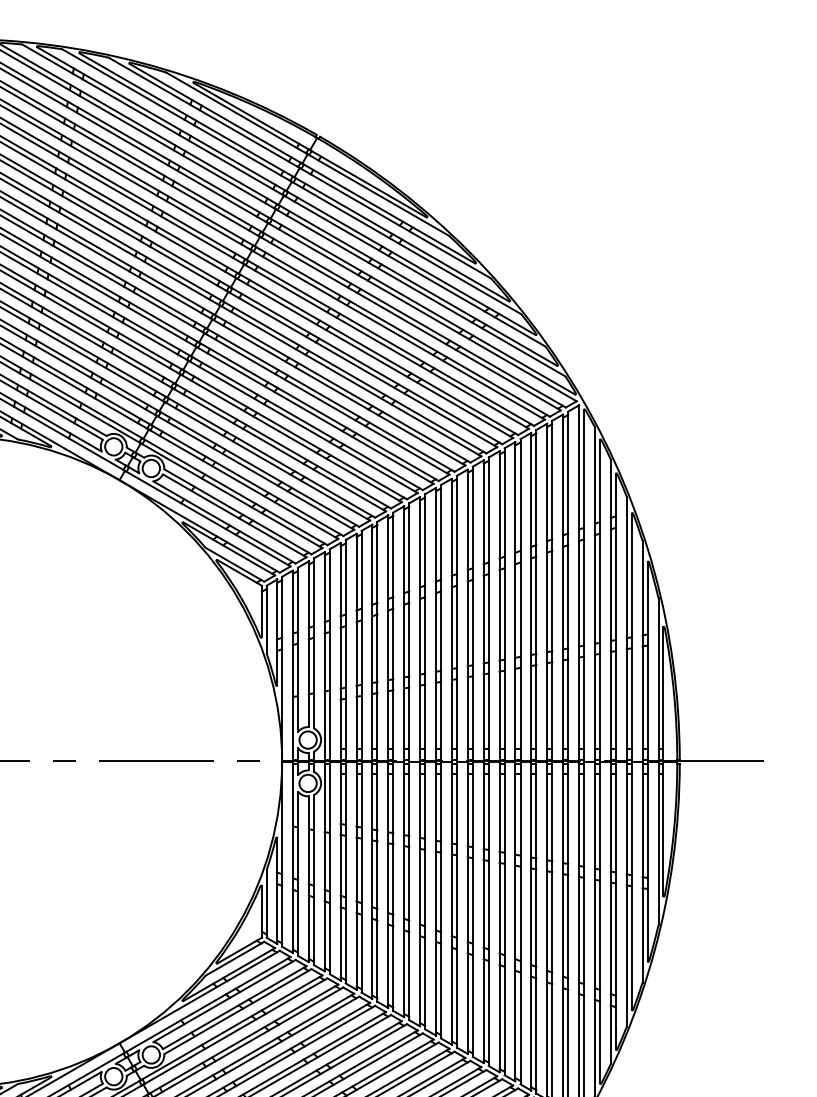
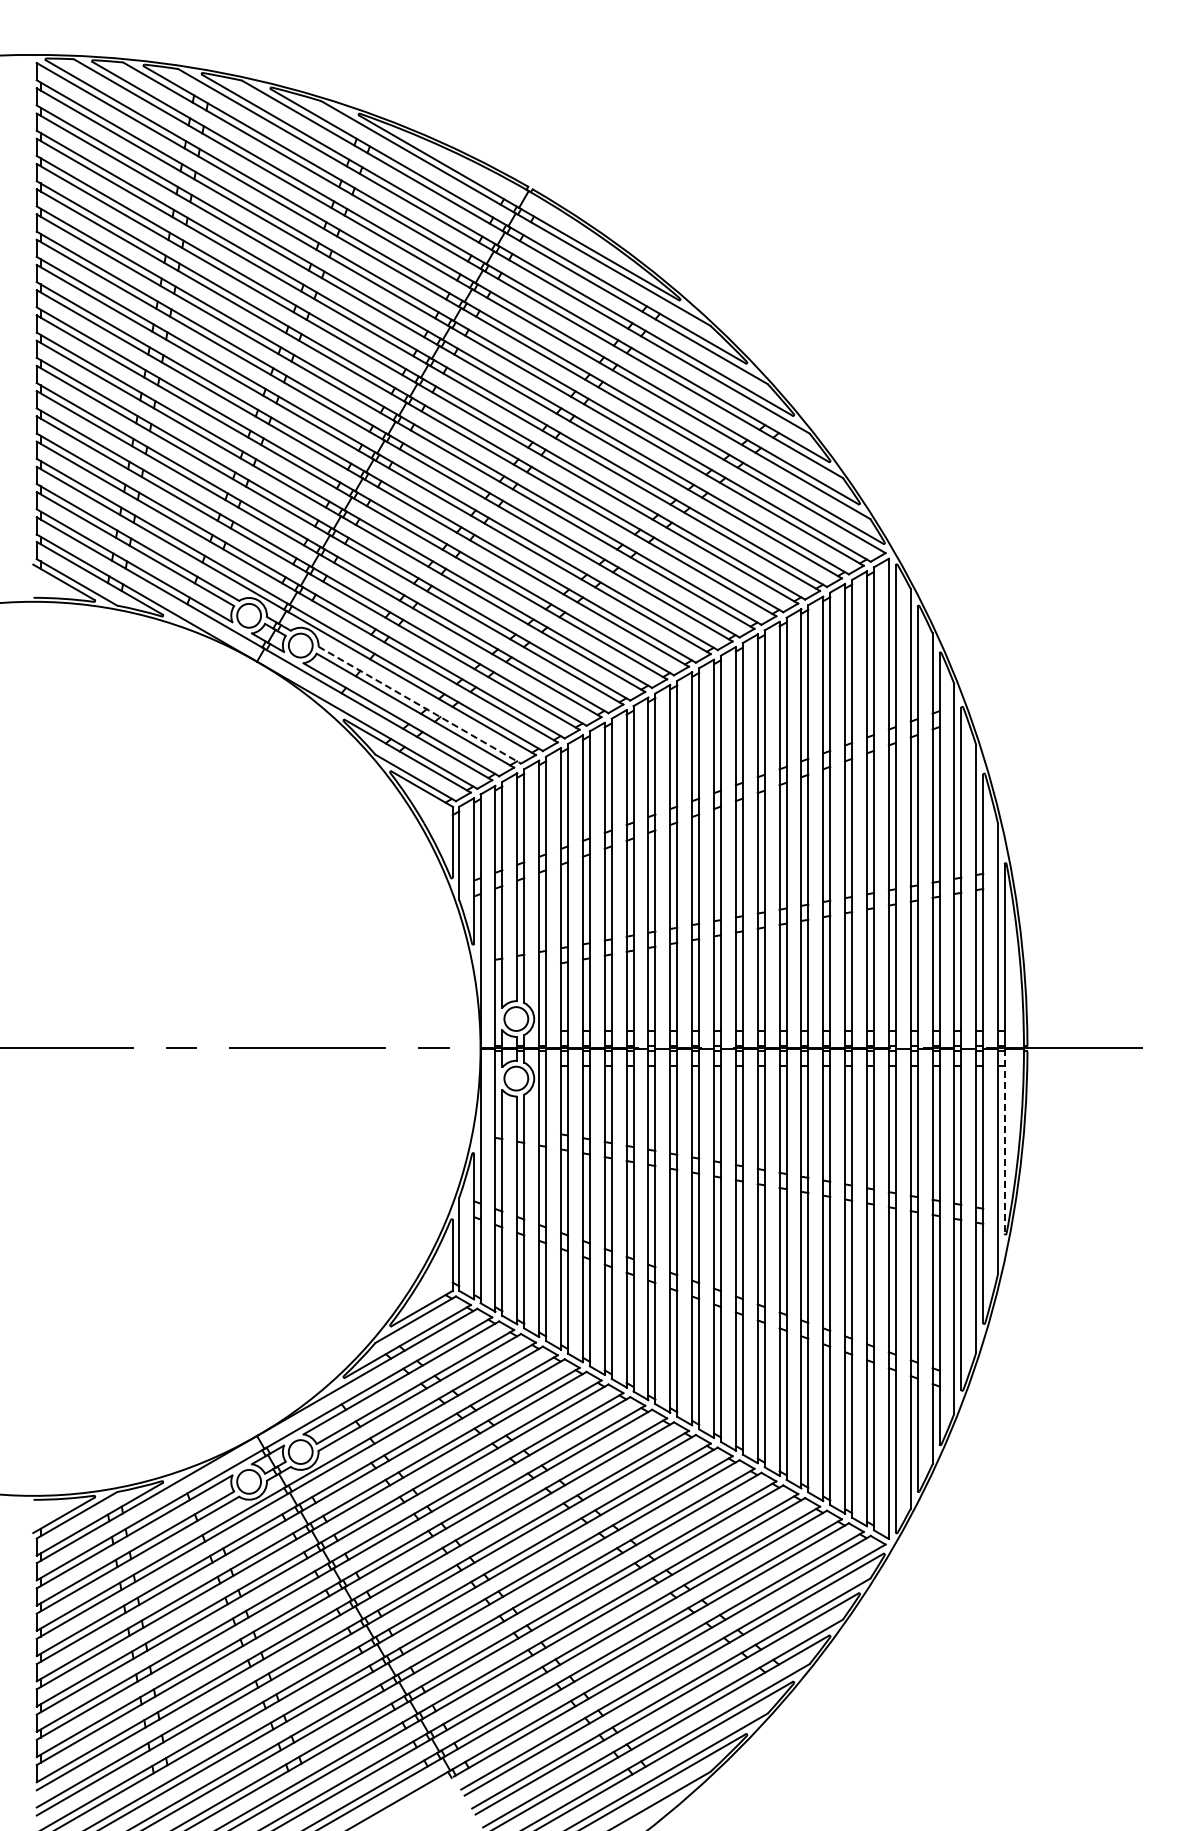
line: (237, 512) -> (419, 705), solid -> dashed
line: (663, 829) -> (1004, 1141), solid -> dashed

